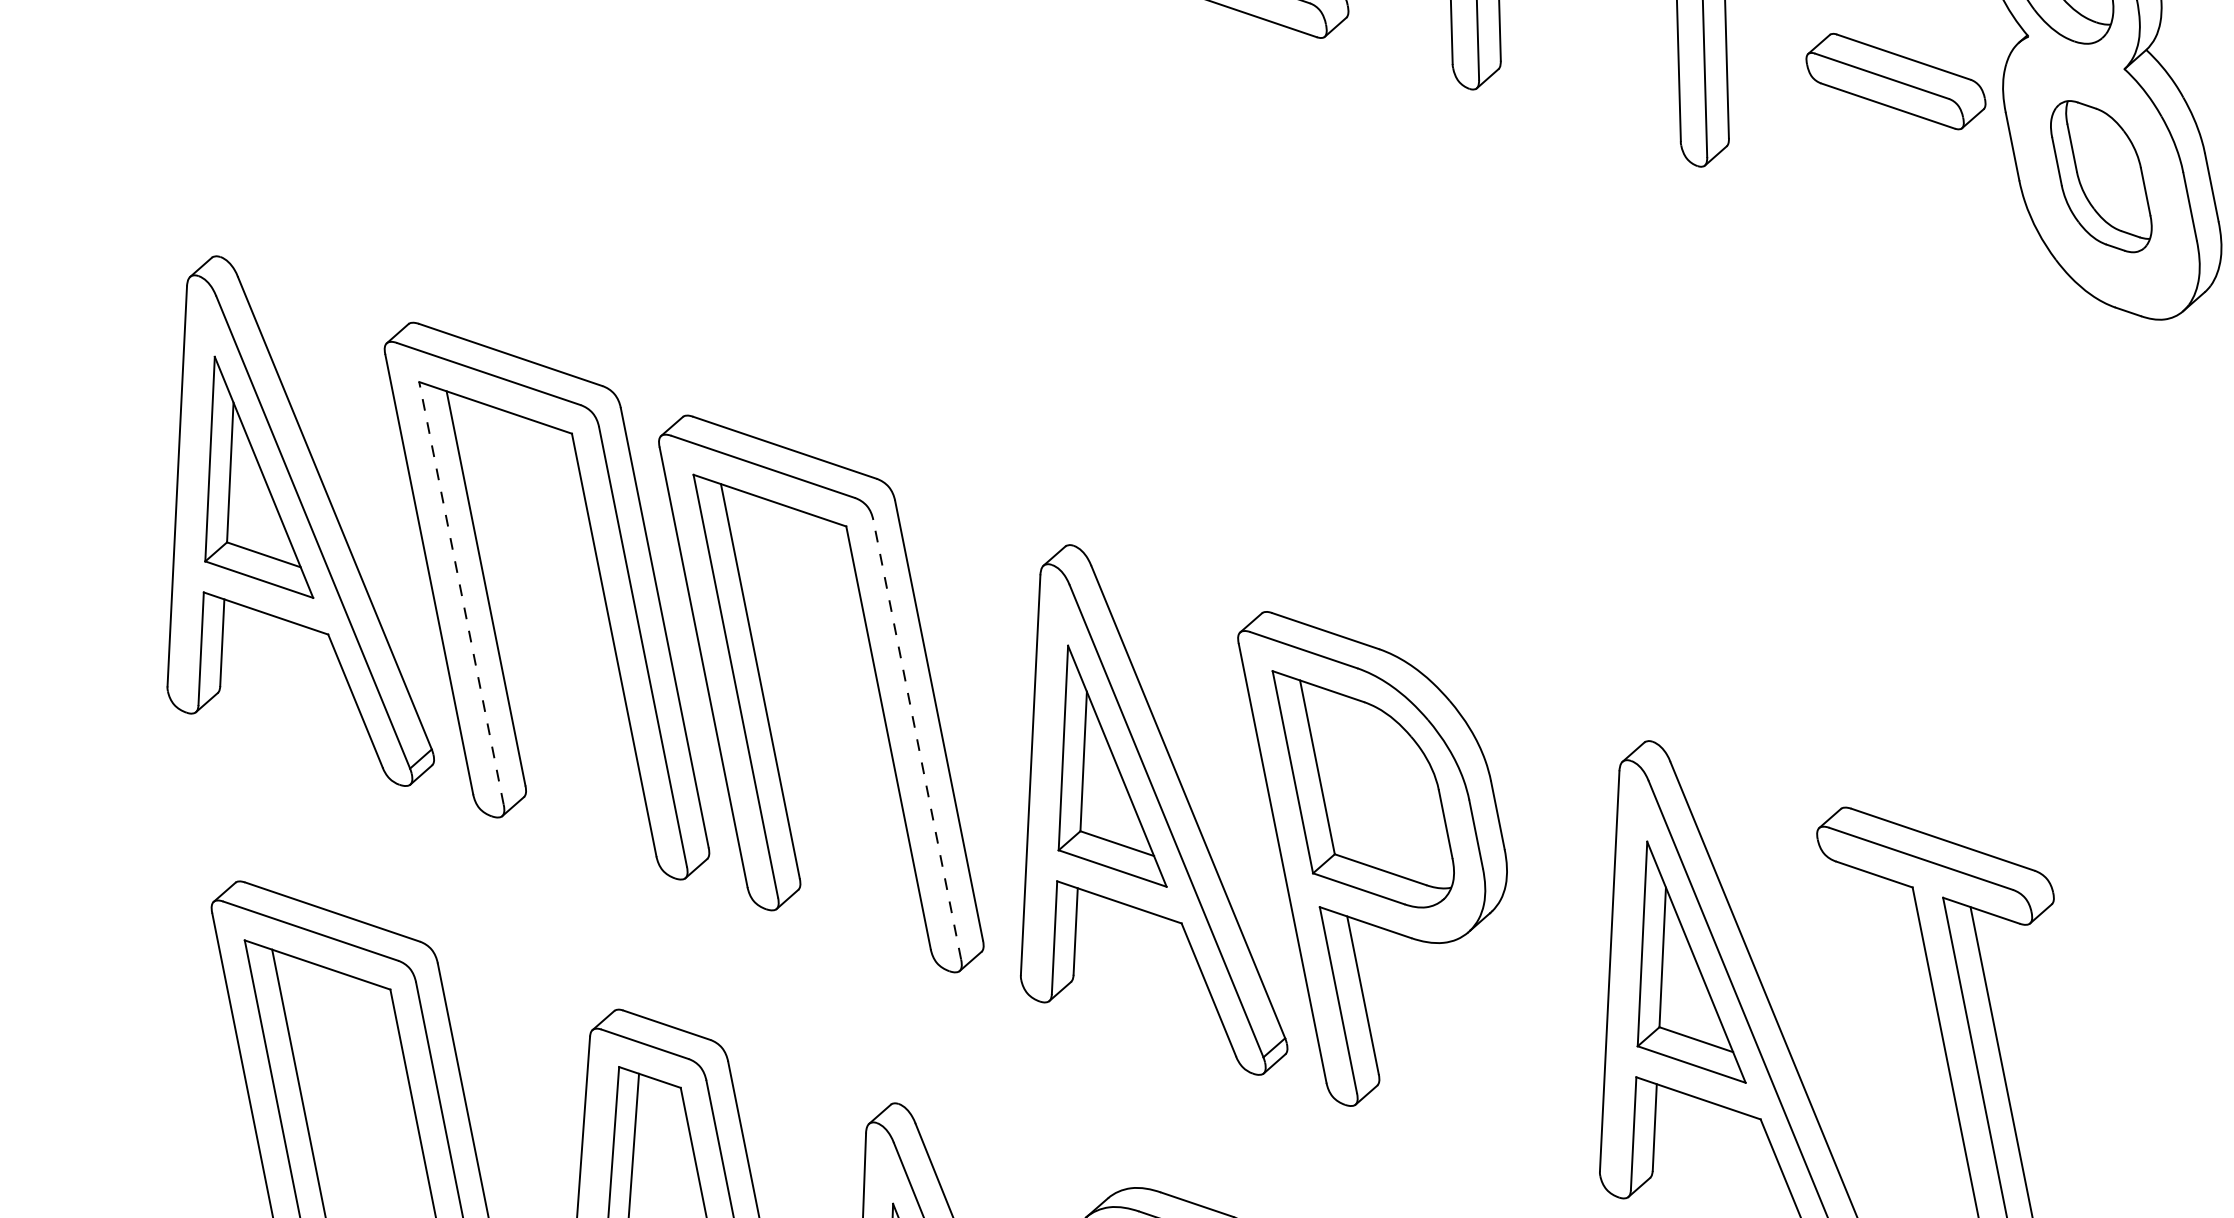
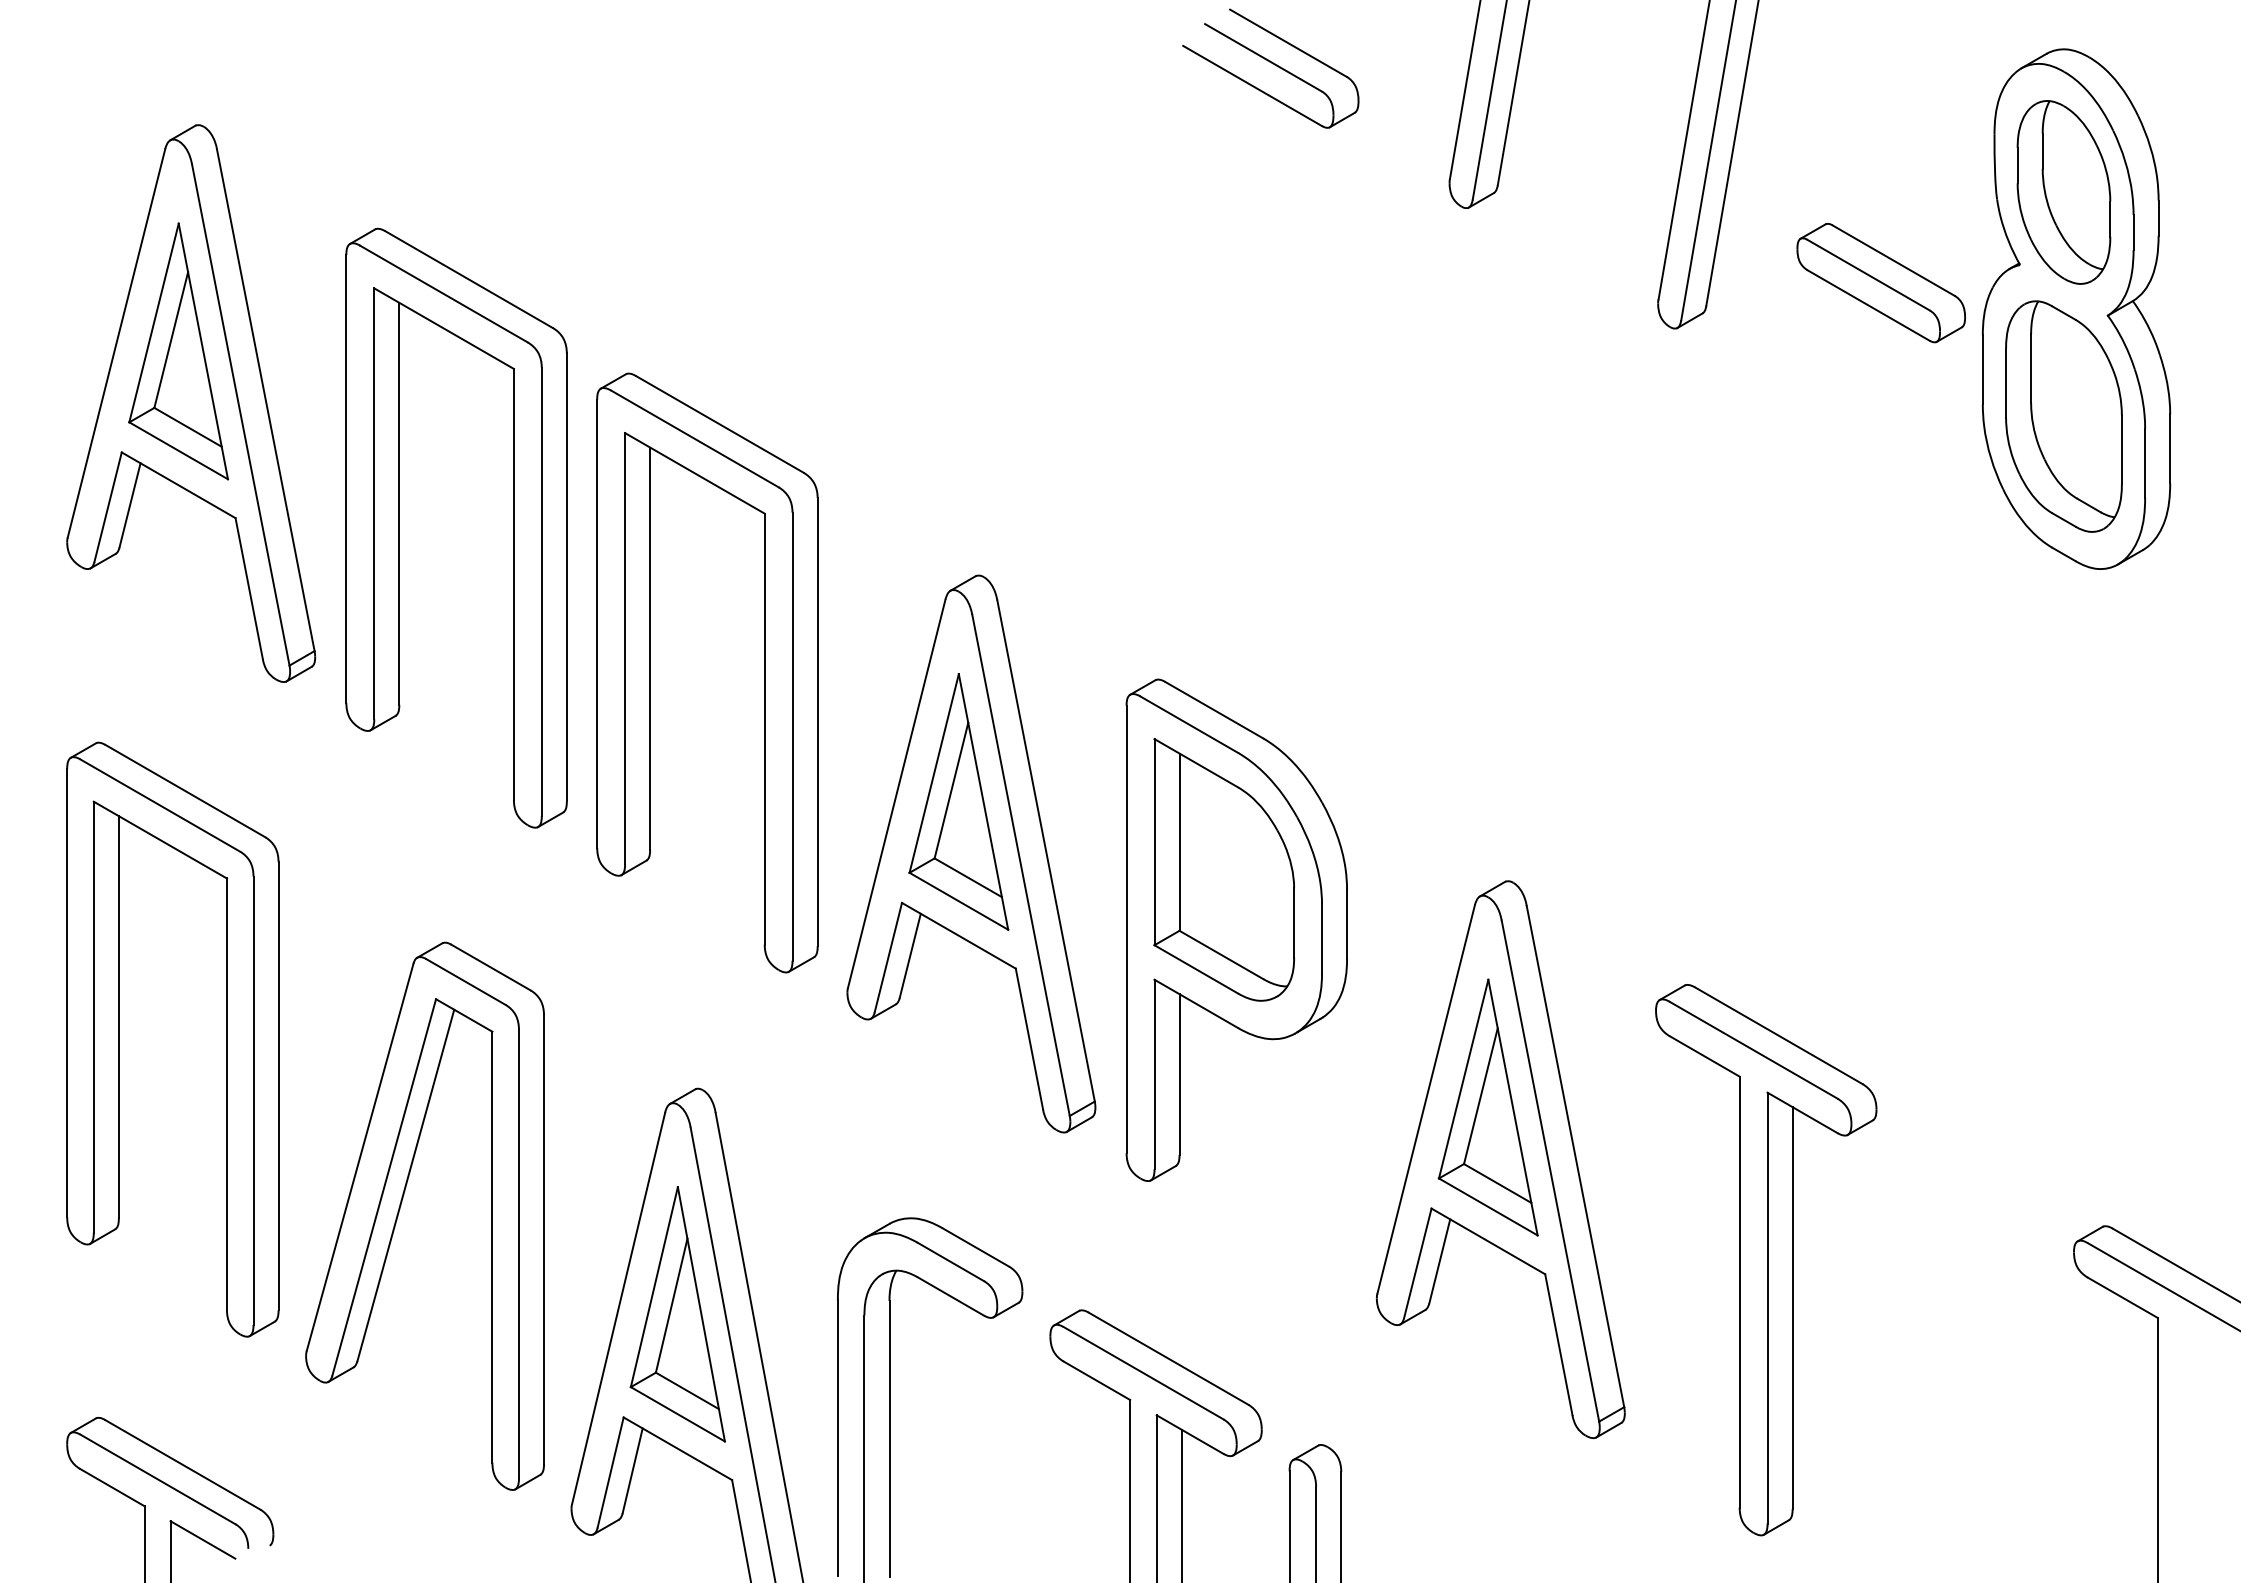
part: (2100, 176) -> (2063, 416), size x1.43
line: (461, 592) -> (374, 503), dashed -> solid
line: (917, 739) -> (792, 736), dashed -> solid

